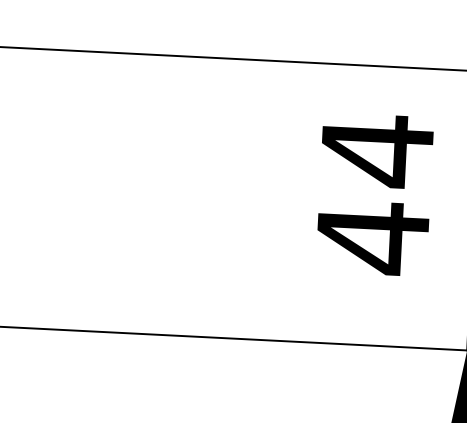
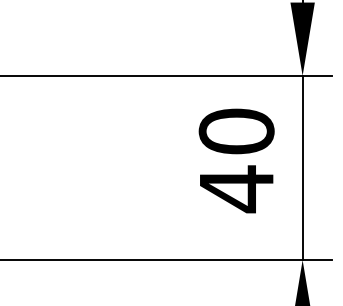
text: (376, 150) -> (236, 131), 44 -> 40

